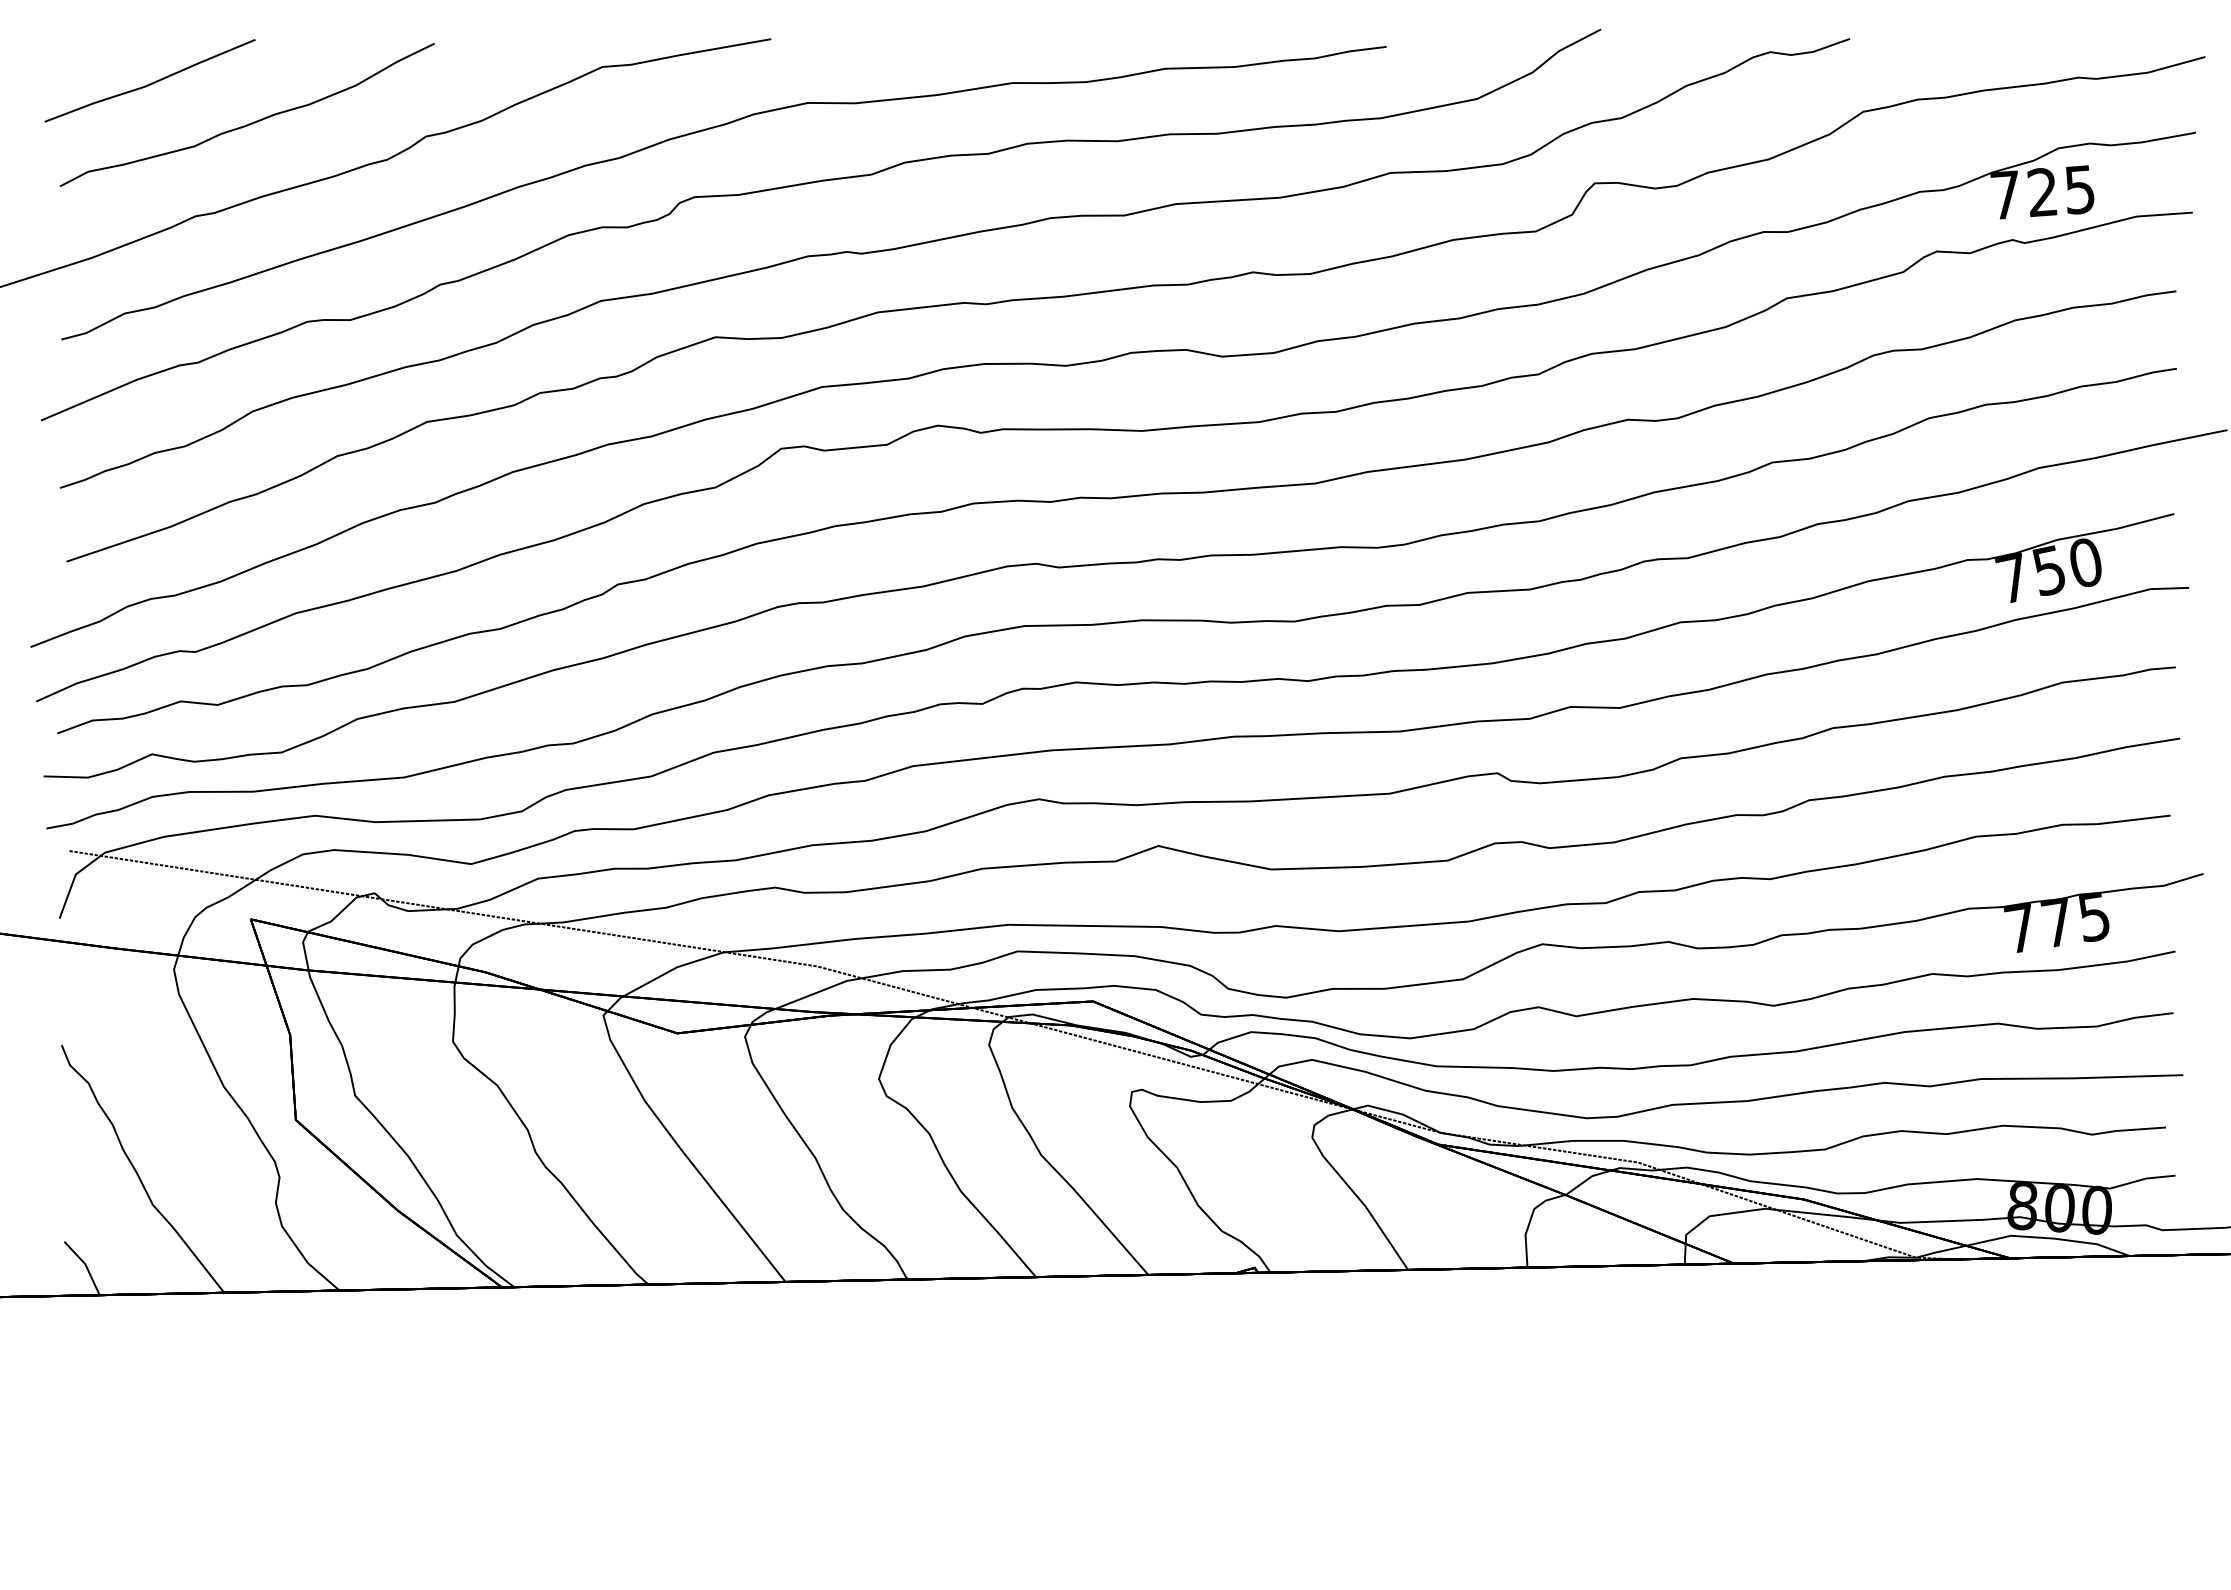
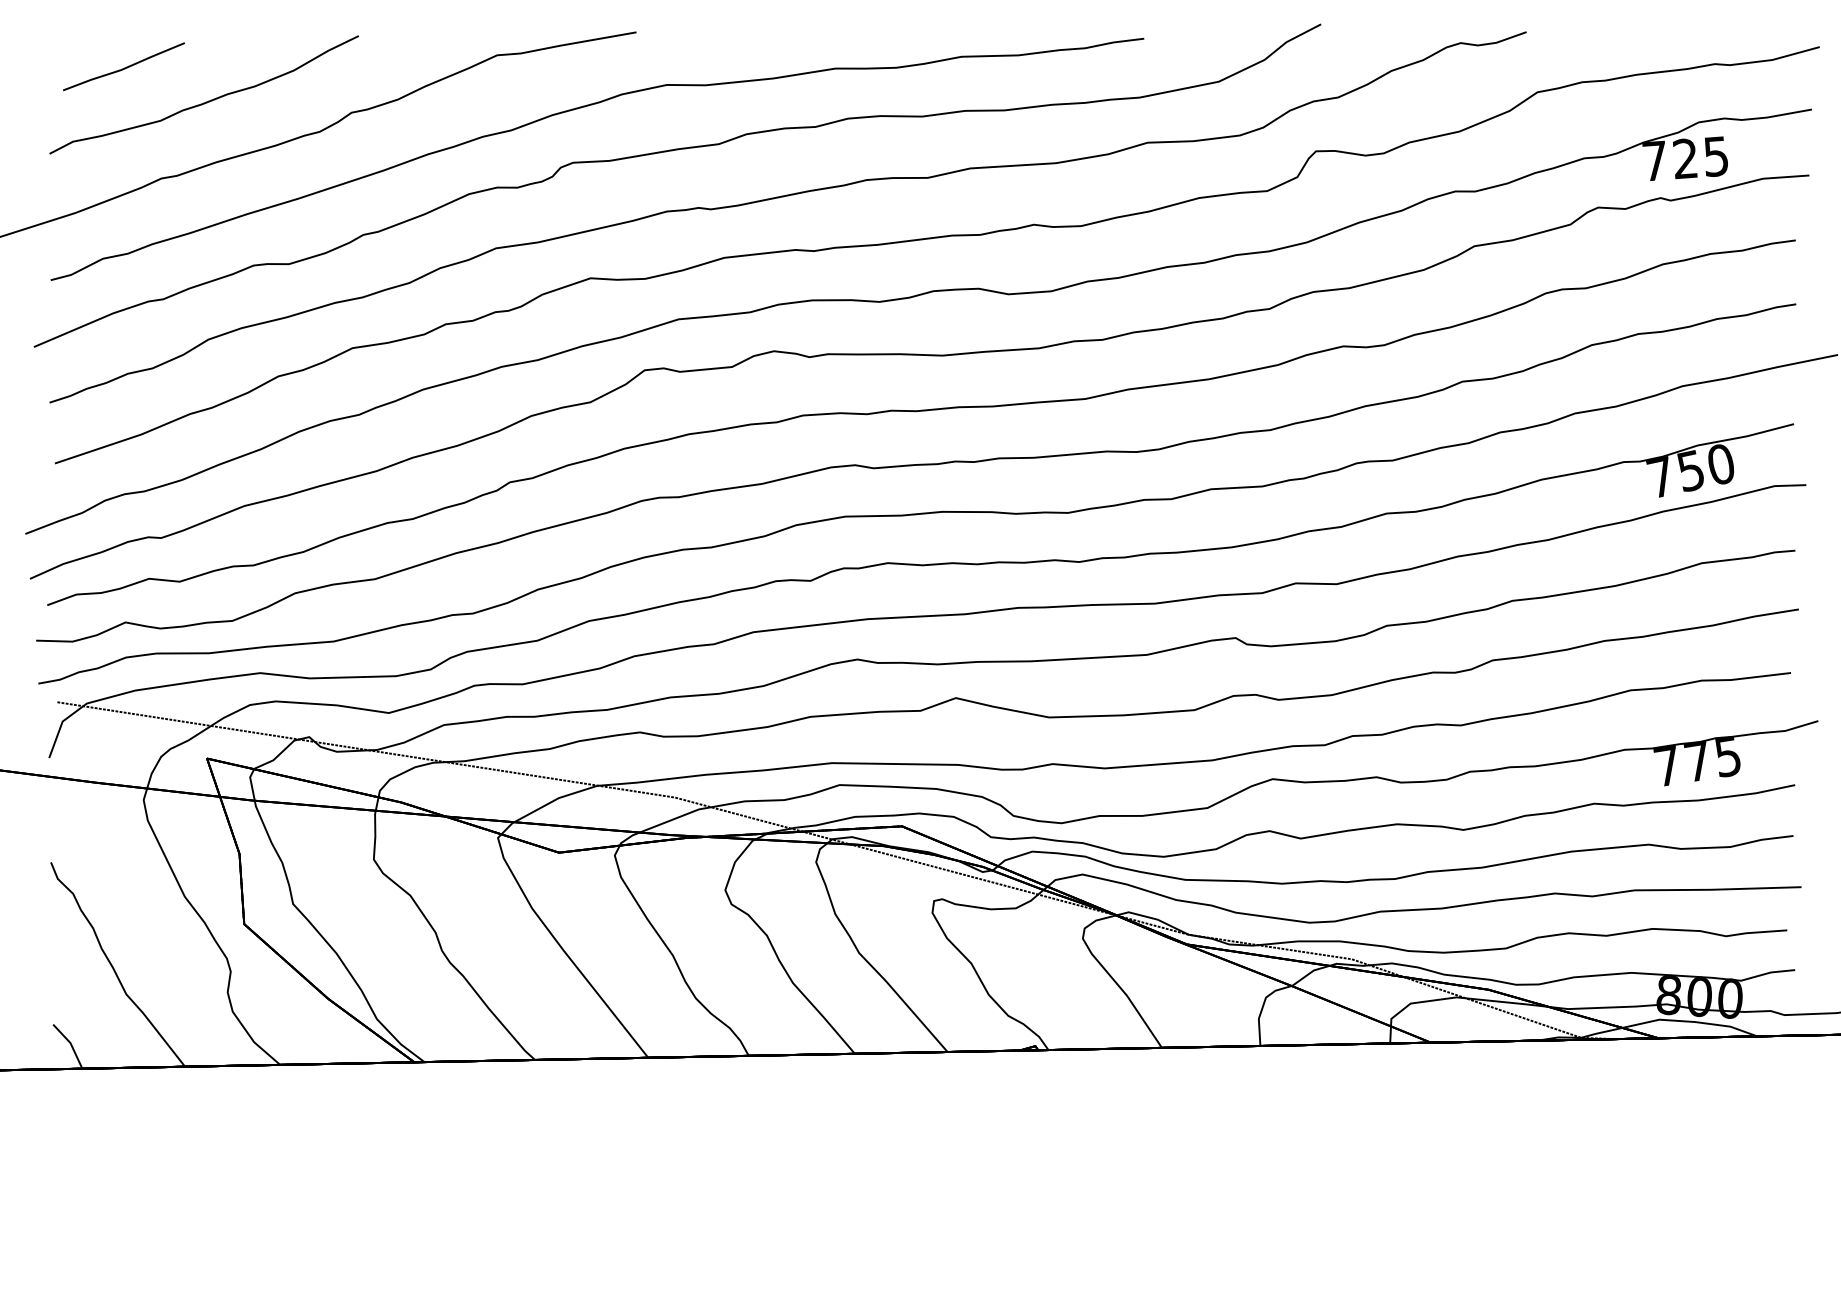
part: (149, 80) -> (123, 66), size x0.7

